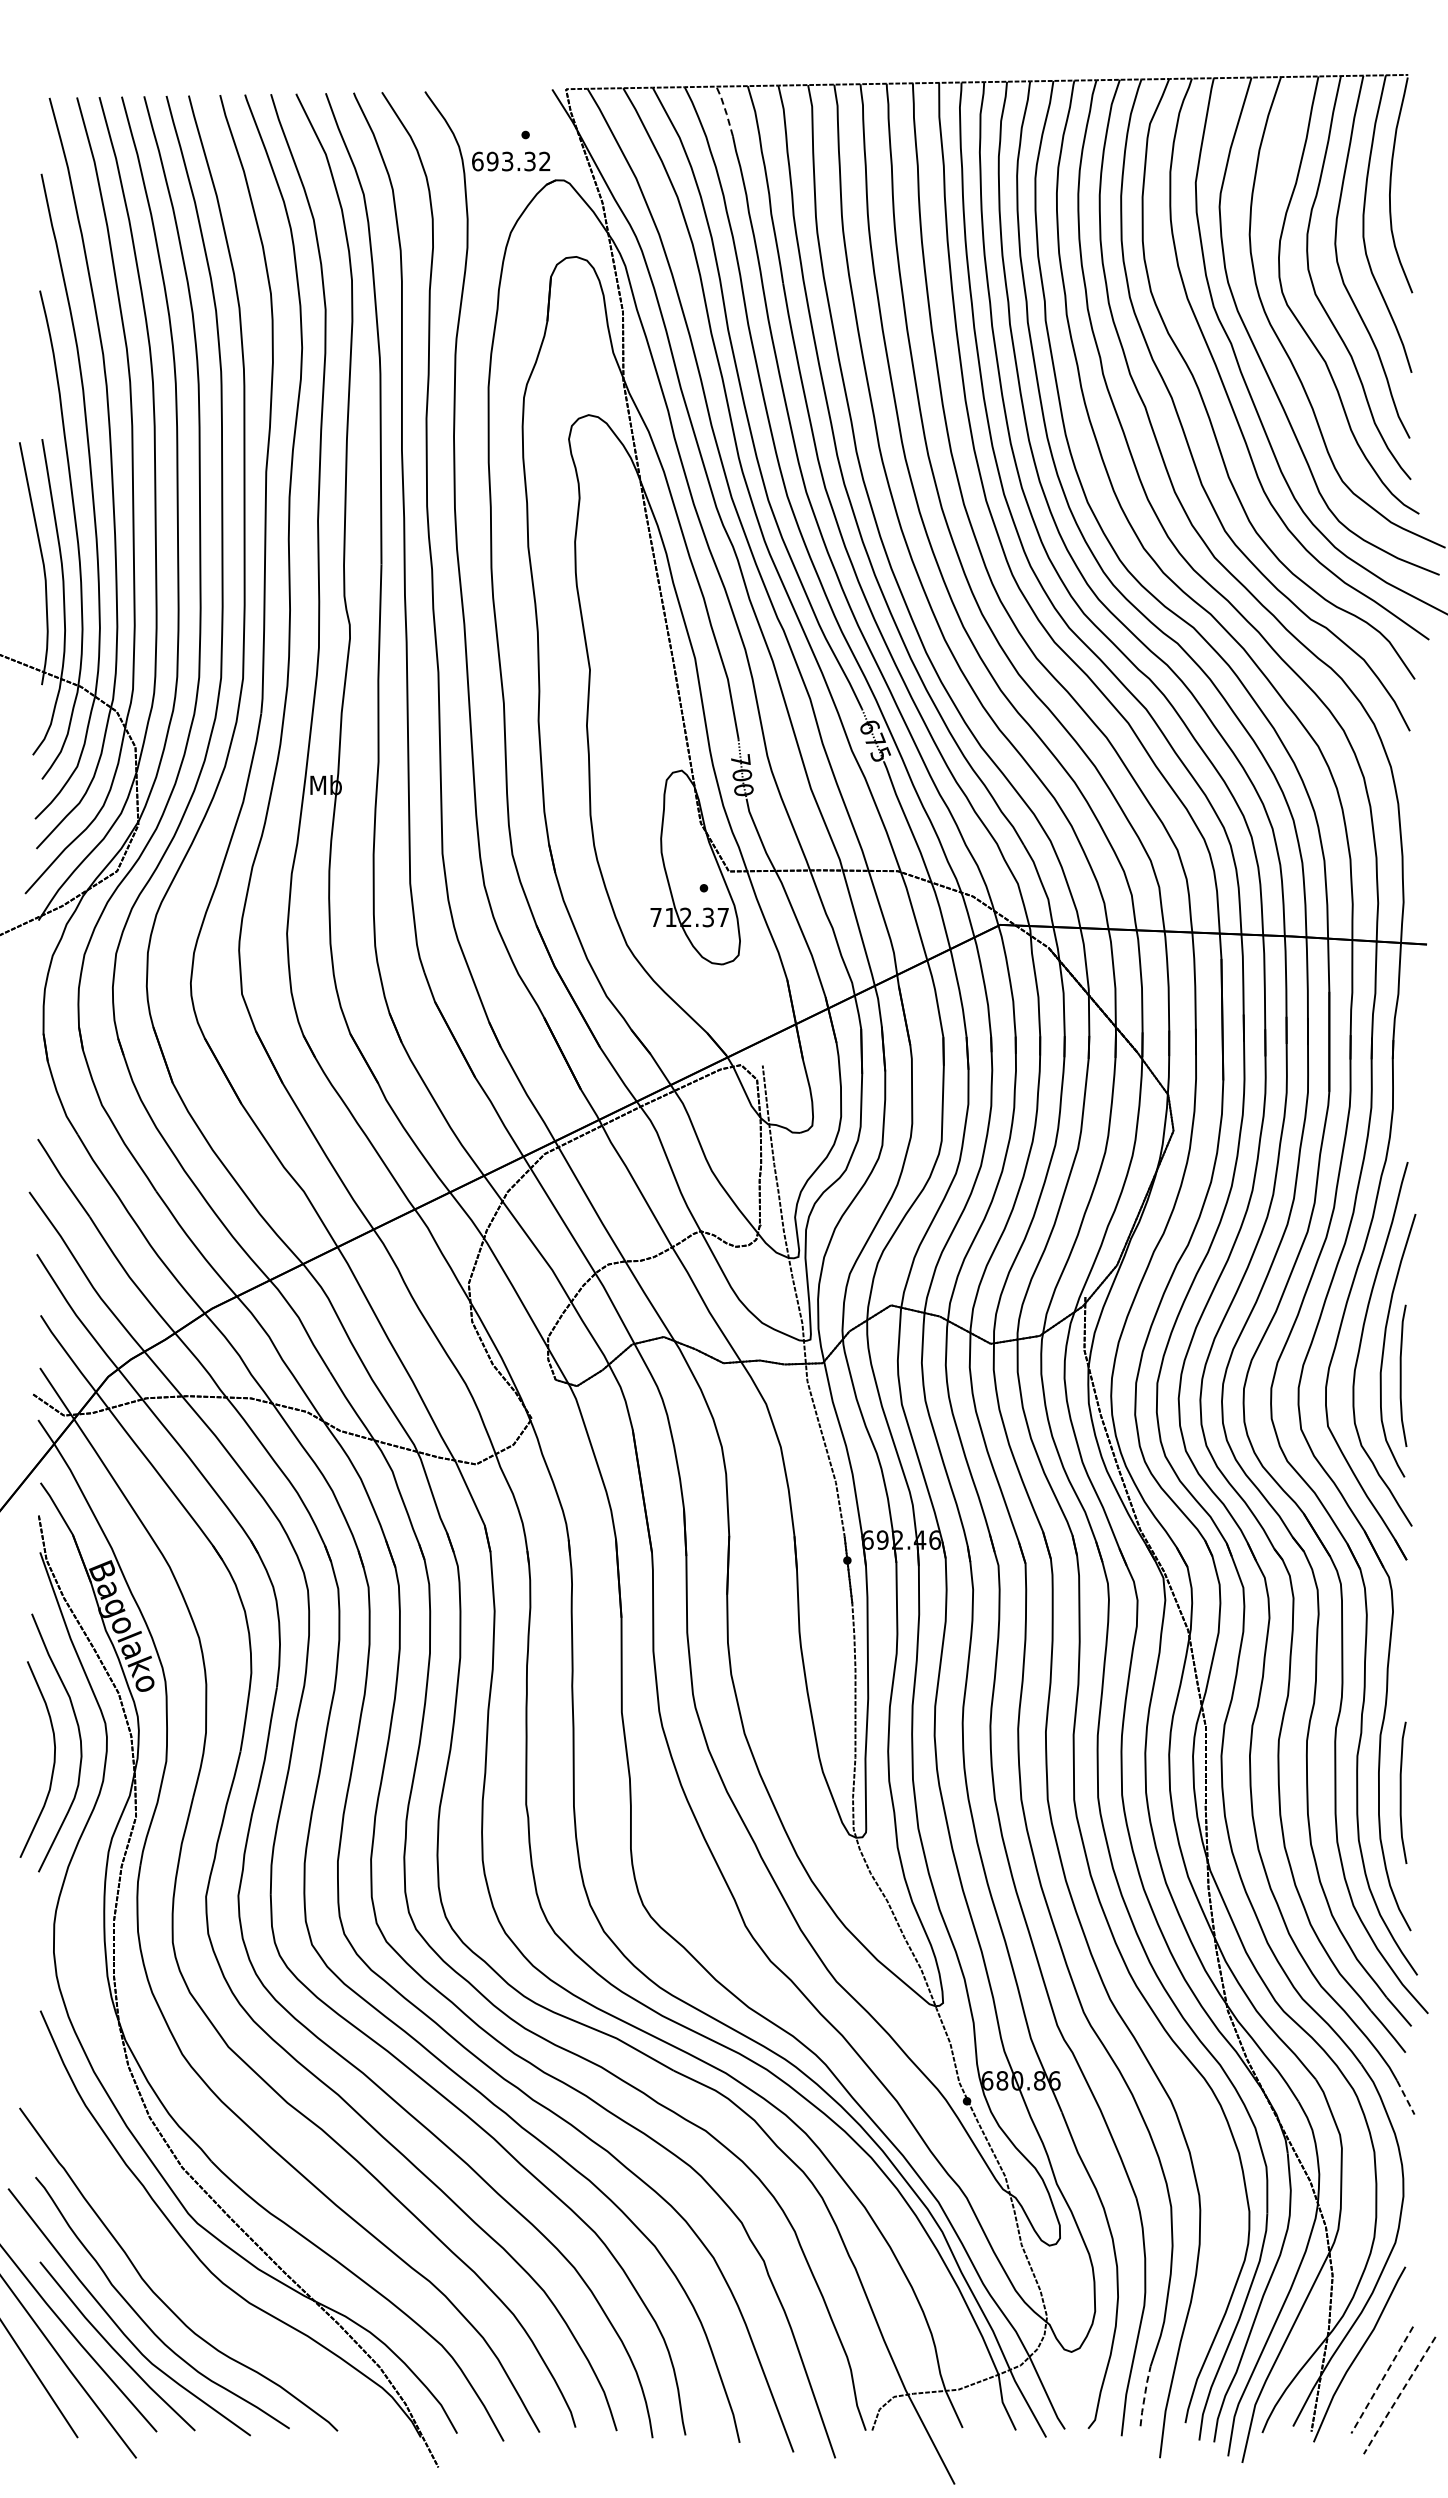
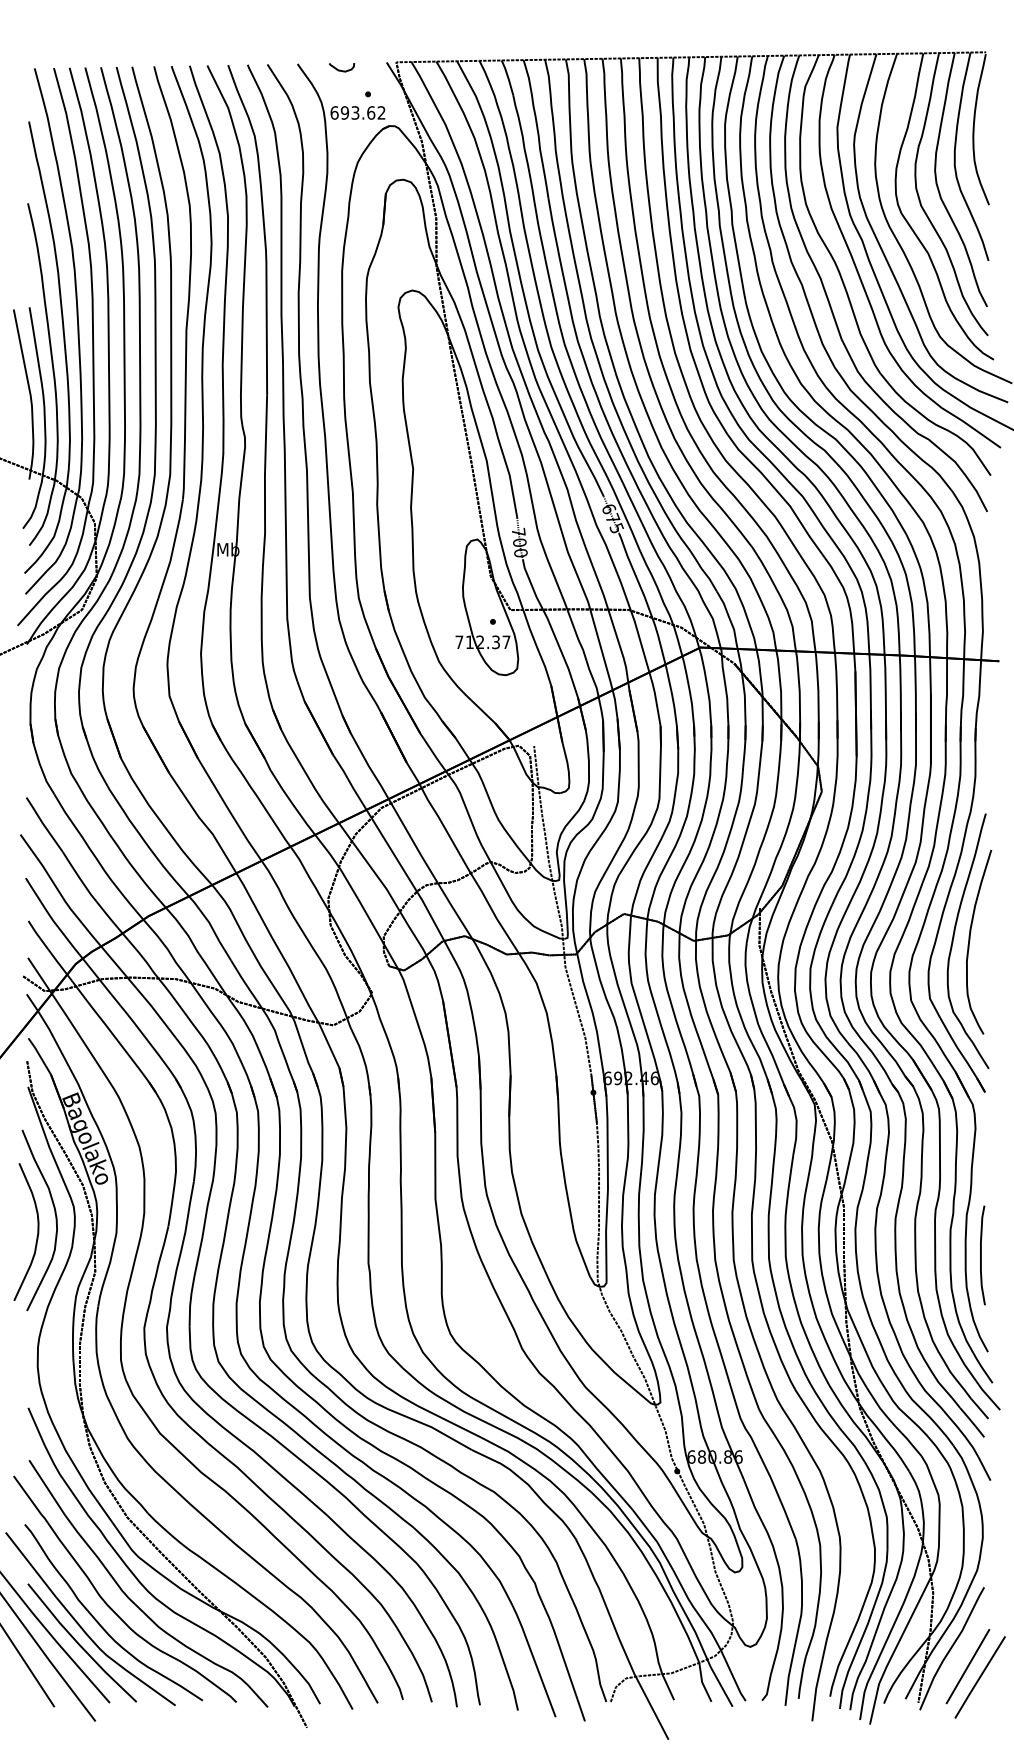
curve: (487, 100) -> (341, 70), added
line: (725, 110) -> (508, 77), dashed -> solid
text: (530, 161) -> (371, 112), 693.32 -> 693.62
curve: (1401, 1375) -> (981, 963), removed
line: (1406, 2098) -> (984, 1469), dashed -> solid
curve: (188, 2285) -> (131, 1600), added
line: (1382, 2380) -> (968, 1666), dashed -> solid
line: (1144, 2395) -> (801, 1677), dashed -> solid
line: (1398, 2396) -> (979, 1678), dashed -> solid

